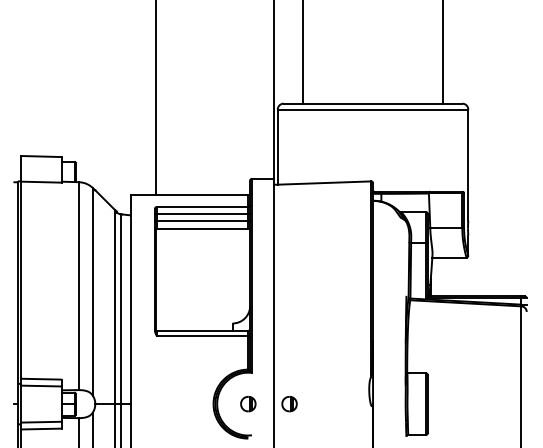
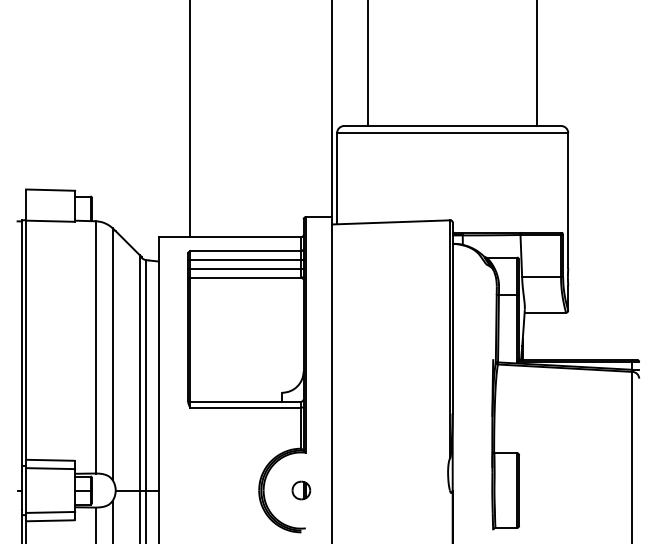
part: (289, 404) -> (351, 490), removed

